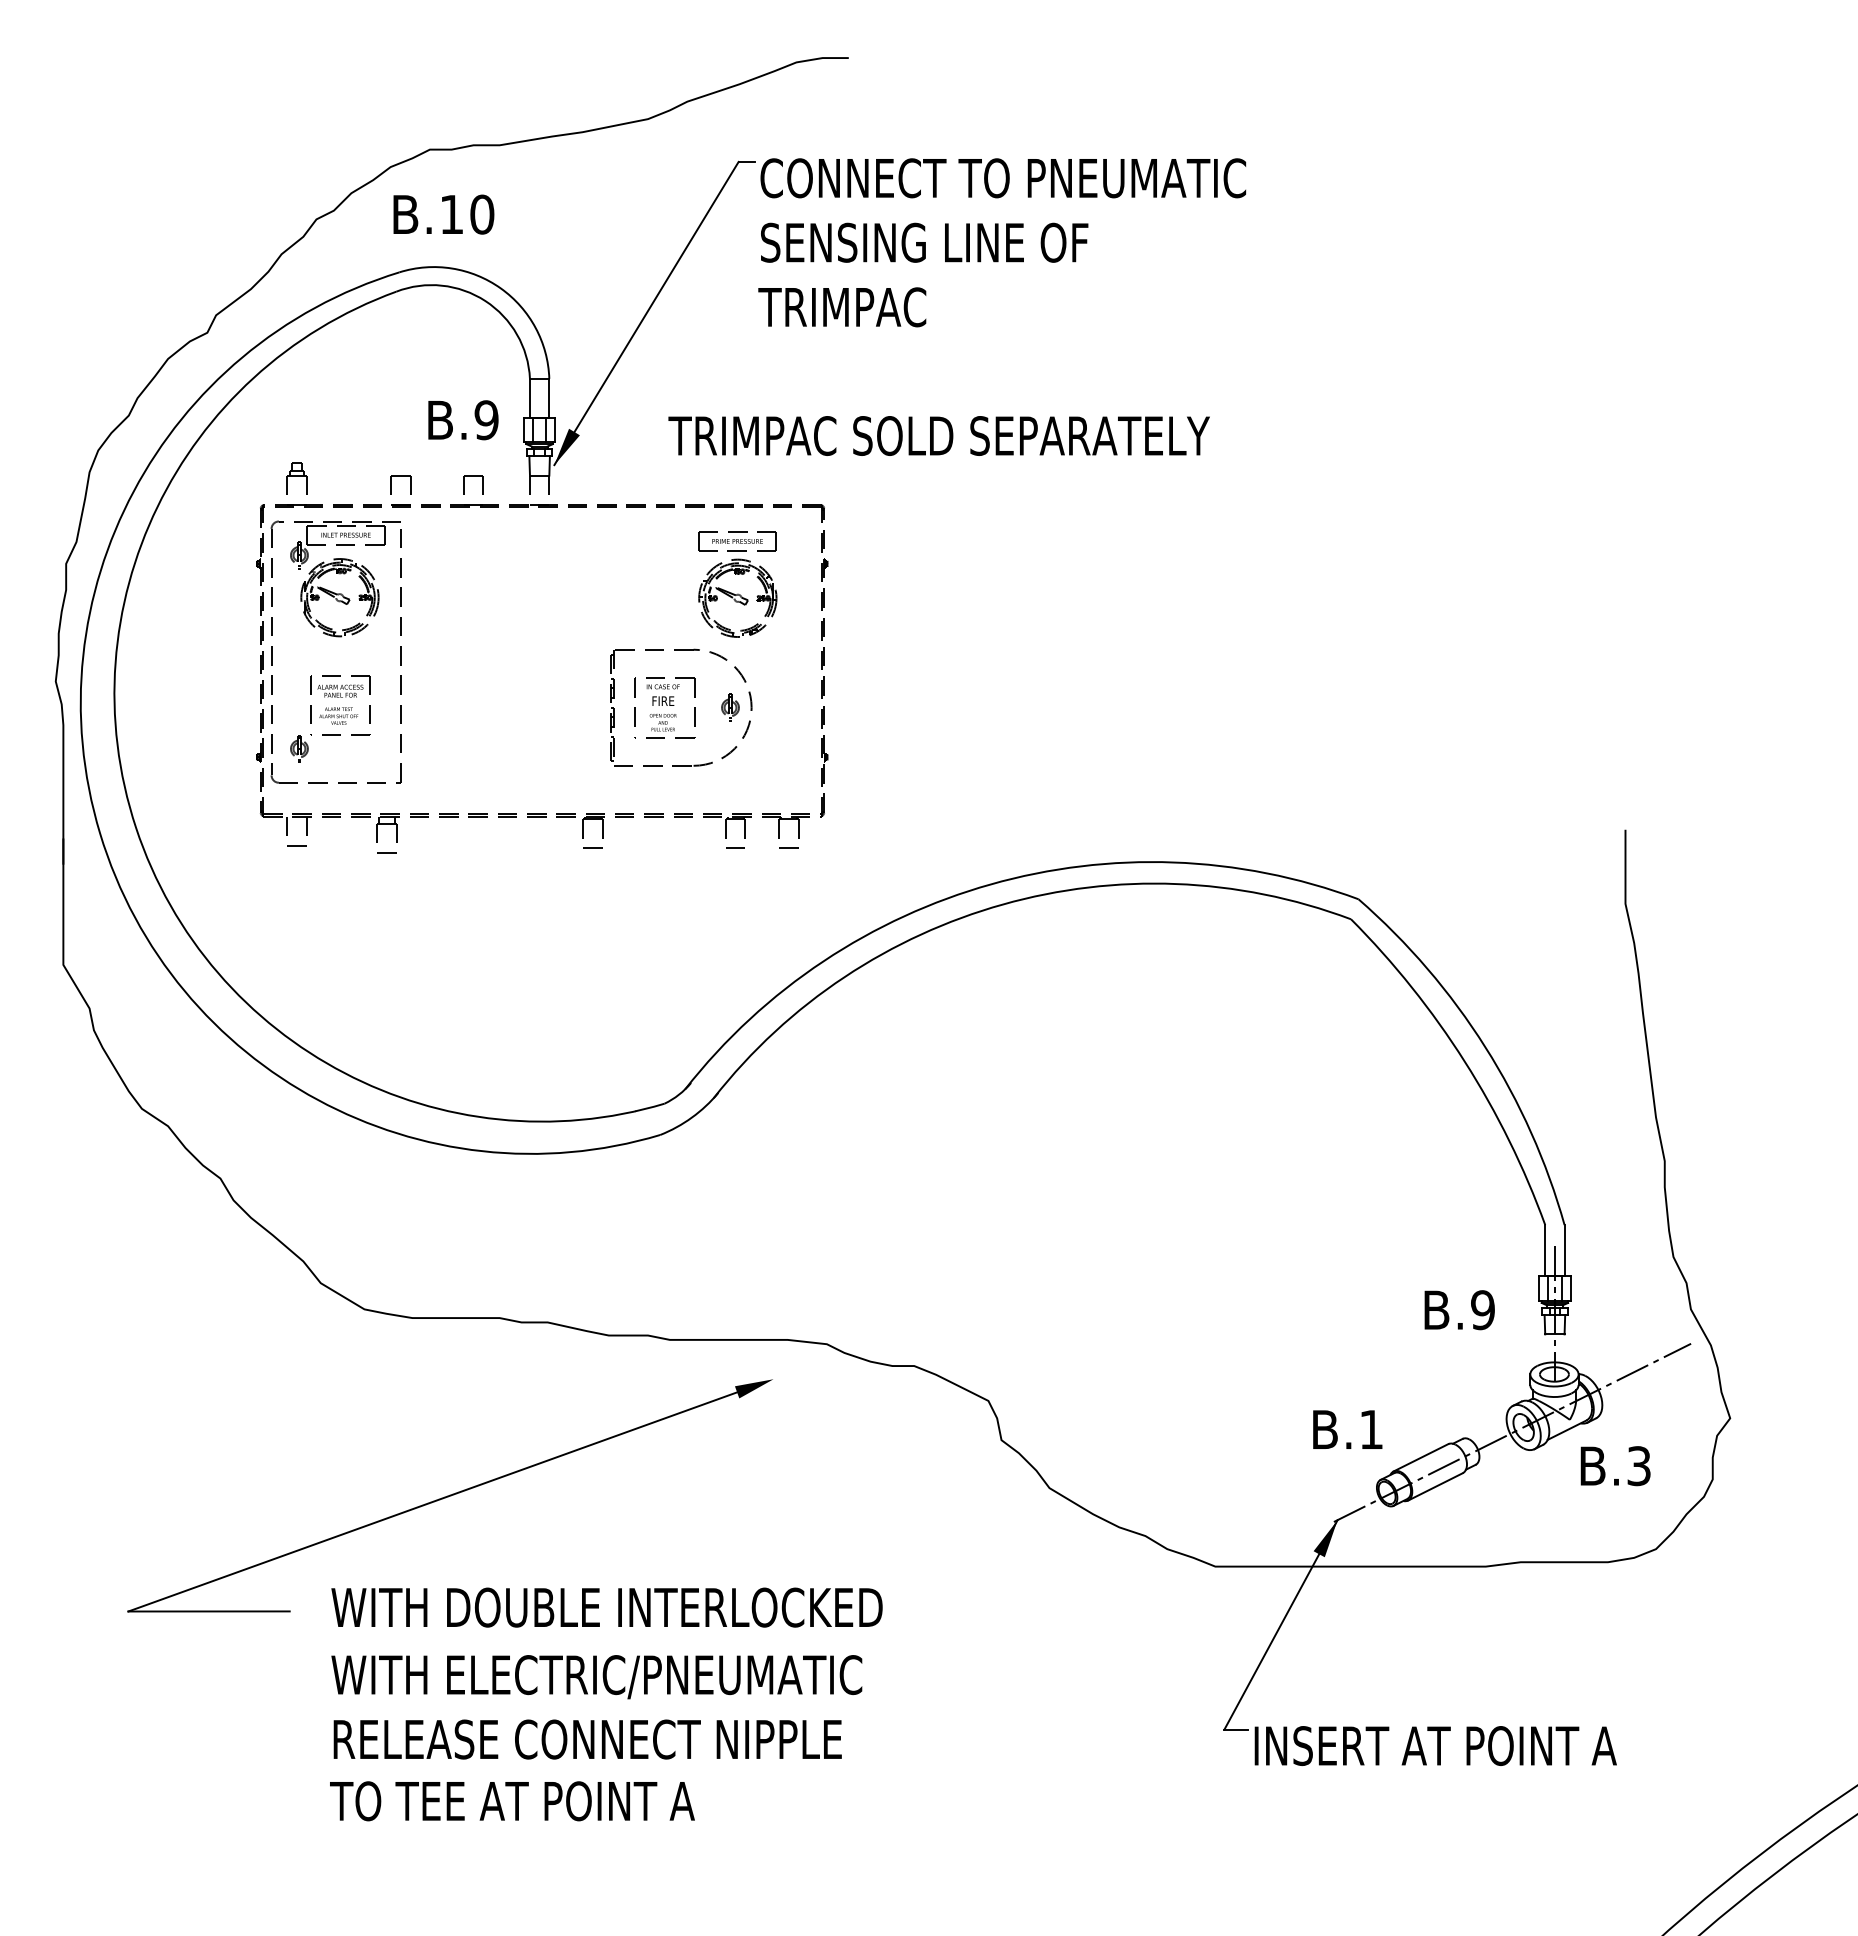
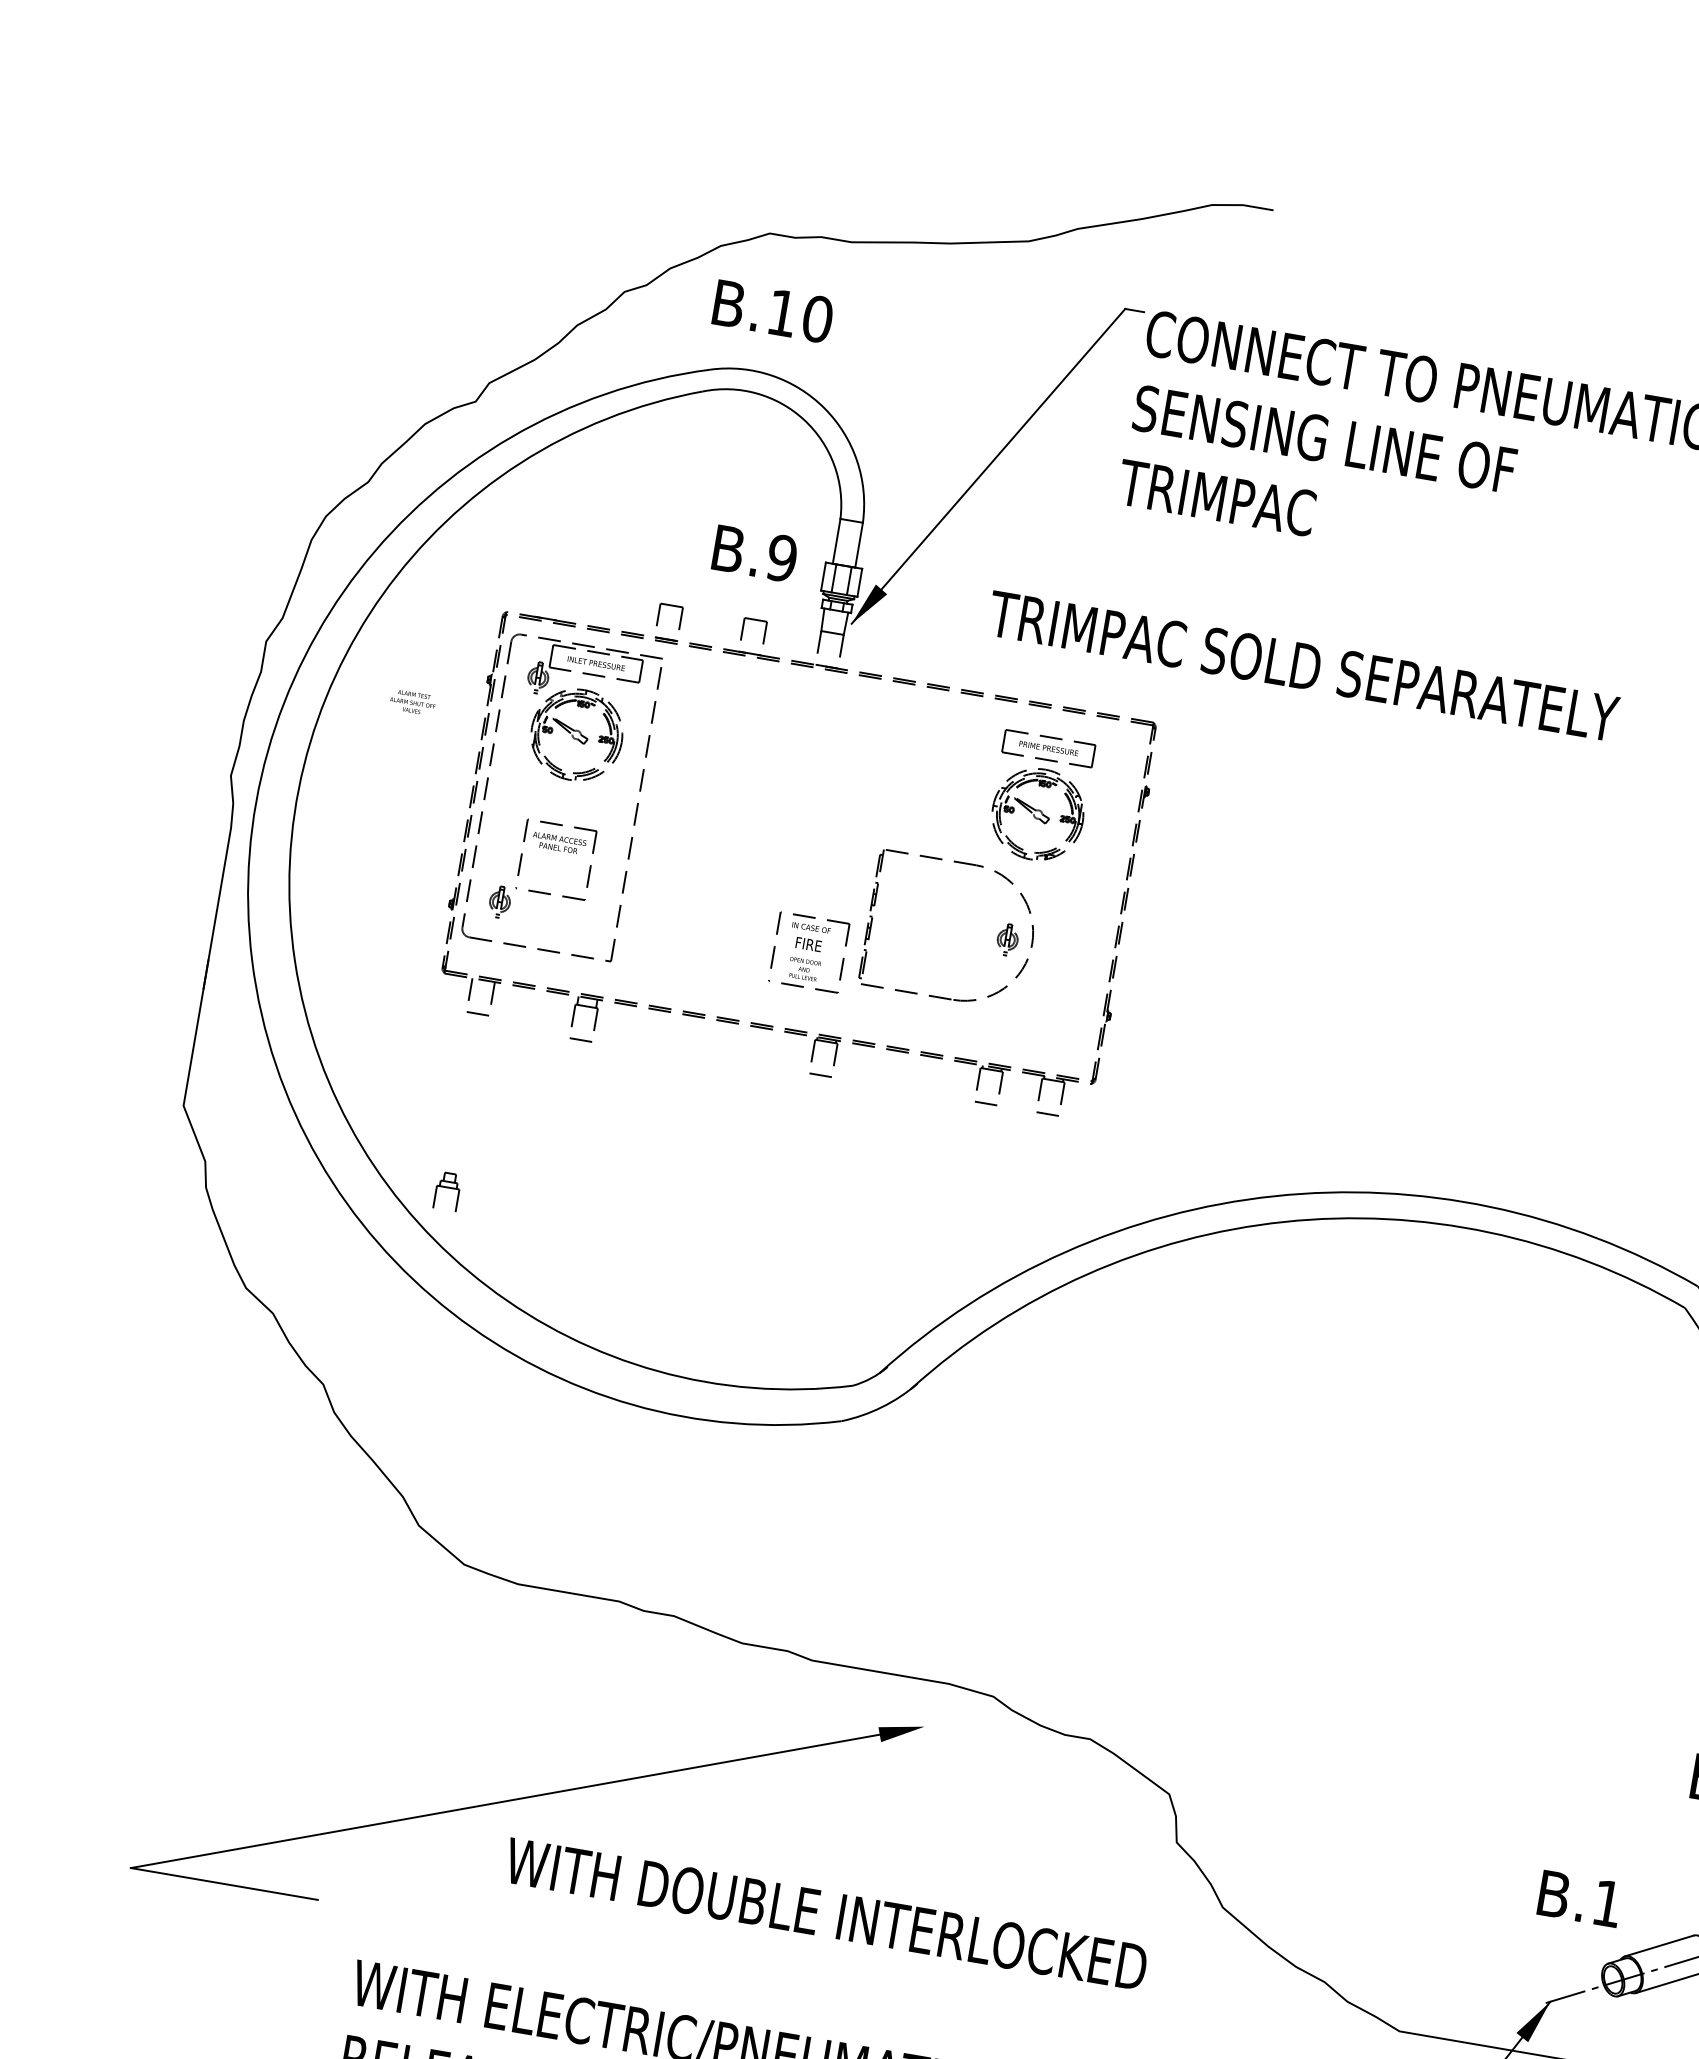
part: (296, 478) -> (447, 1190), moved
part: (664, 707) -> (808, 952), moved
text: (338, 715) -> (412, 701), moved
text: (606, 1607) -> (825, 1914), moved

